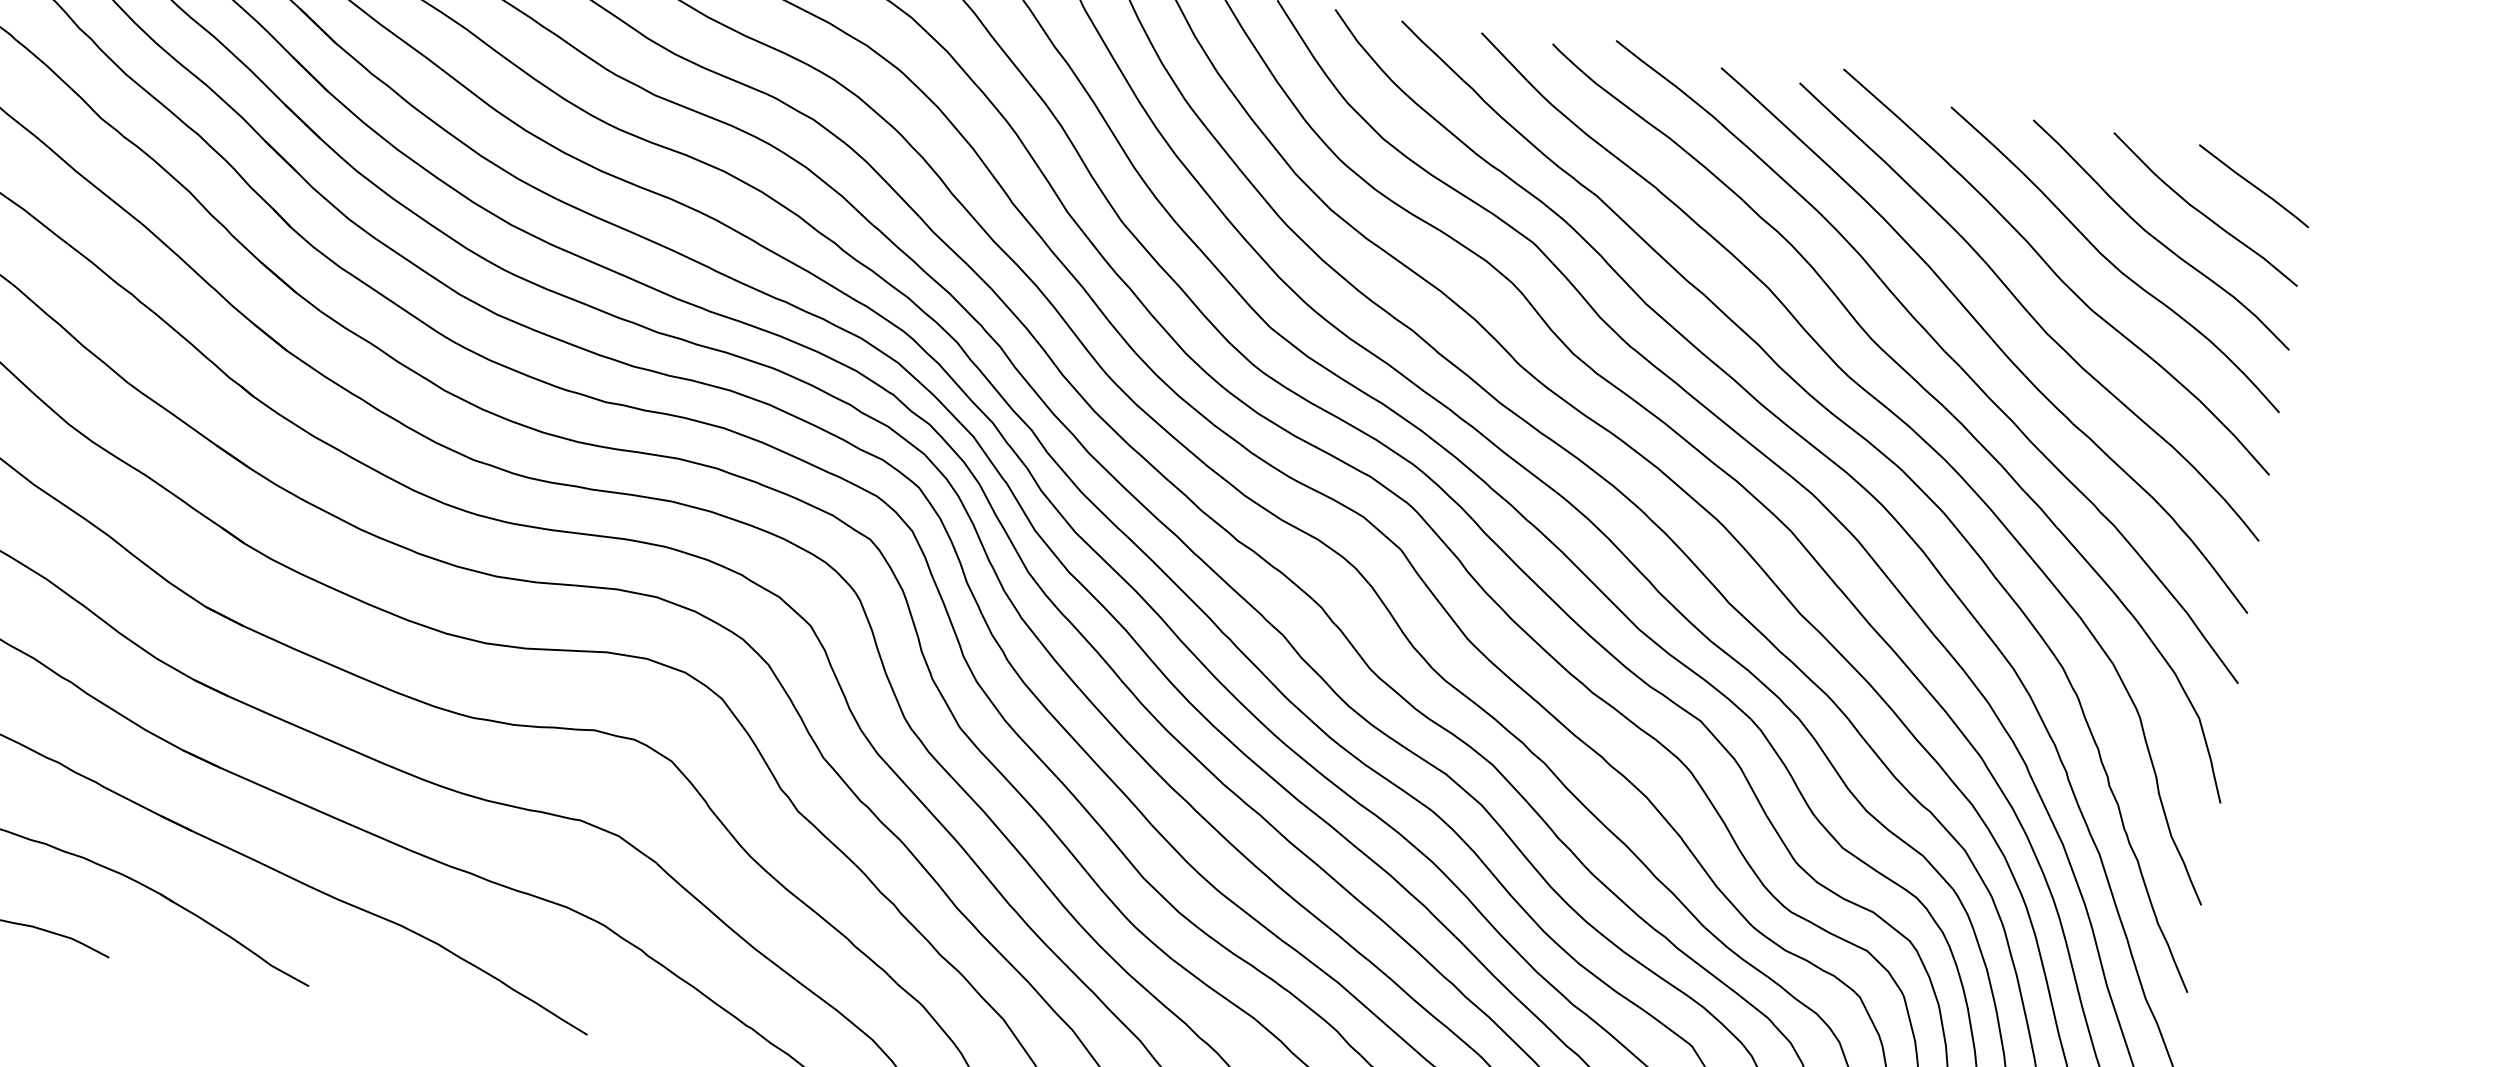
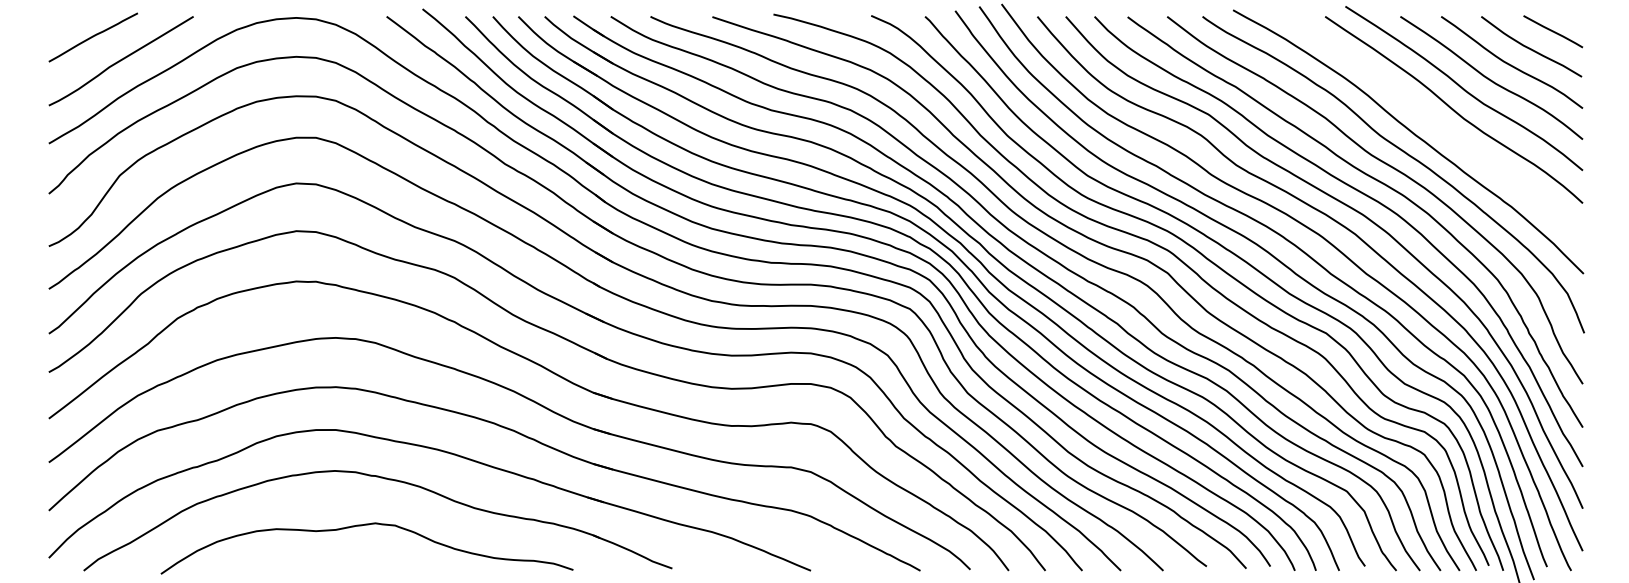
curve: (1987, 337) -> (1435, 125), removed

